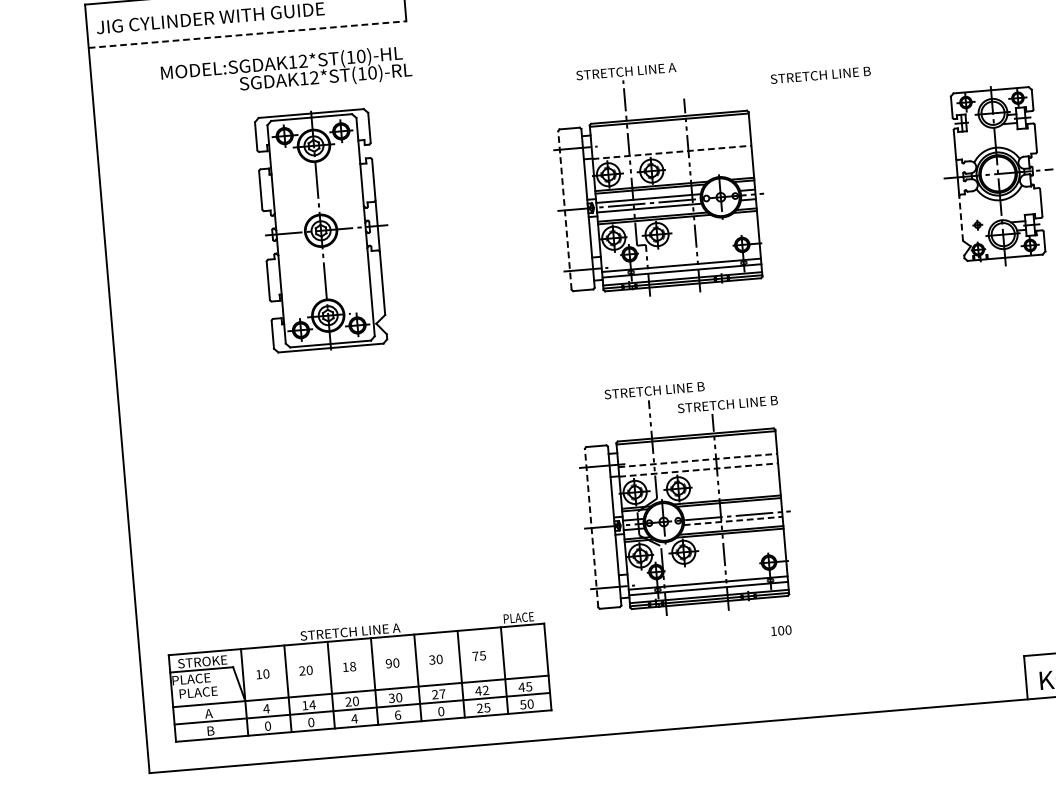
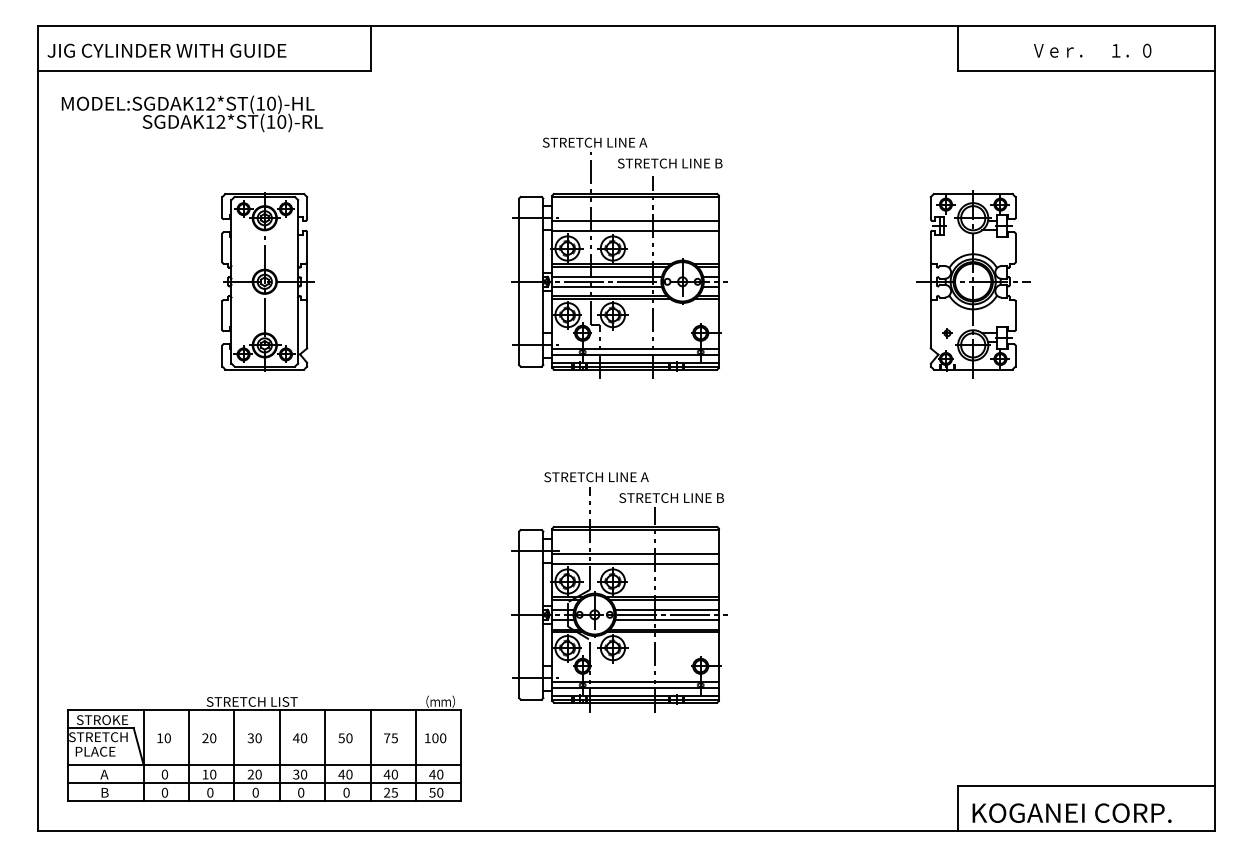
line: (247, 34) -> (204, 71), dashed -> solid
text: (286, 72) -> (192, 113), moved
text: (821, 75) -> (670, 163), moved
line: (671, 142) -> (635, 220), added
line: (672, 152) -> (636, 230), dashed -> solid
line: (565, 210) -> (519, 281), dashed -> solid
line: (960, 218) -> (930, 324), dashed -> solid
part: (324, 230) -> (267, 281), size x0.71
text: (700, 386) -> (644, 476), STRETCH LINE B -> STRETCH LINE A
line: (698, 460) -> (636, 553), dashed -> solid
line: (699, 469) -> (636, 563), dashed -> solid
line: (731, 511) -> (666, 609), added
line: (733, 520) -> (667, 619), dashed -> solid
line: (591, 527) -> (519, 614), dashed -> solid
text: (520, 617) -> (437, 701), PLACE -> （ｍｍ）
text: (386, 628) -> (296, 701), STRETCH LINE A -> STRETCH LIST
text: (781, 630) -> (435, 738), moved
text: (432, 659) -> (341, 737), 30 -> 50
text: (388, 663) -> (295, 738), 90 -> 40
text: (349, 667) -> (254, 738), 18 -> 30
text: (200, 678) -> (98, 737), PLACE -> STRETCH
text: (529, 686) -> (440, 774), 45 -> 40
text: (485, 690) -> (394, 774), 42 -> 40
text: (438, 694) -> (345, 774), 27 -> 40
text: (311, 704) -> (212, 774), 14 -> 10
text: (266, 708) -> (164, 774), 4 -> 0
text: (398, 714) -> (301, 792), 6 -> 0
text: (354, 718) -> (255, 792), 4 -> 0

